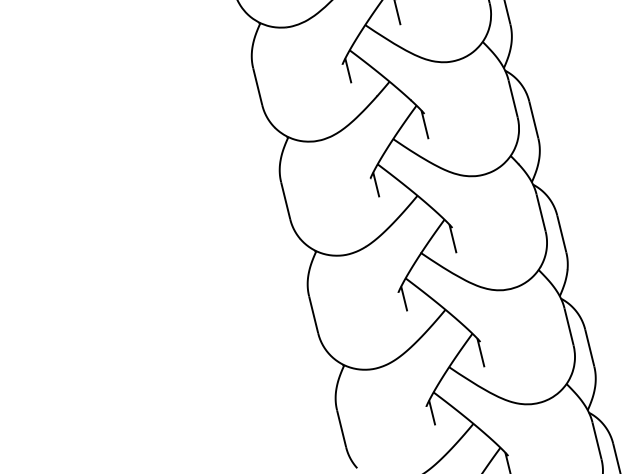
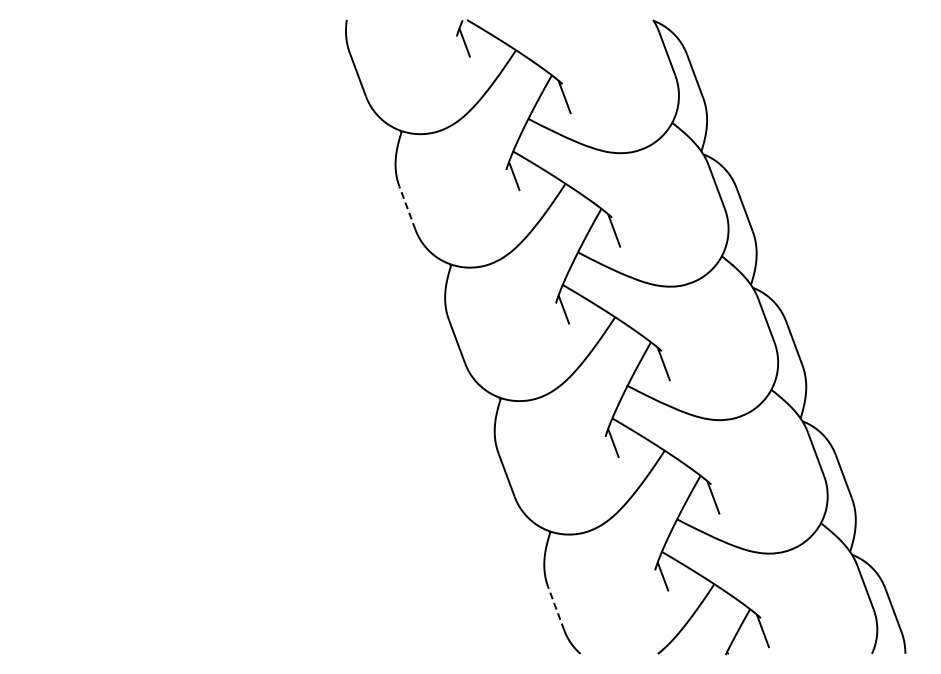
line: (257, 86) -> (407, 208), solid -> dashed
line: (341, 428) -> (556, 608), solid -> dashed

